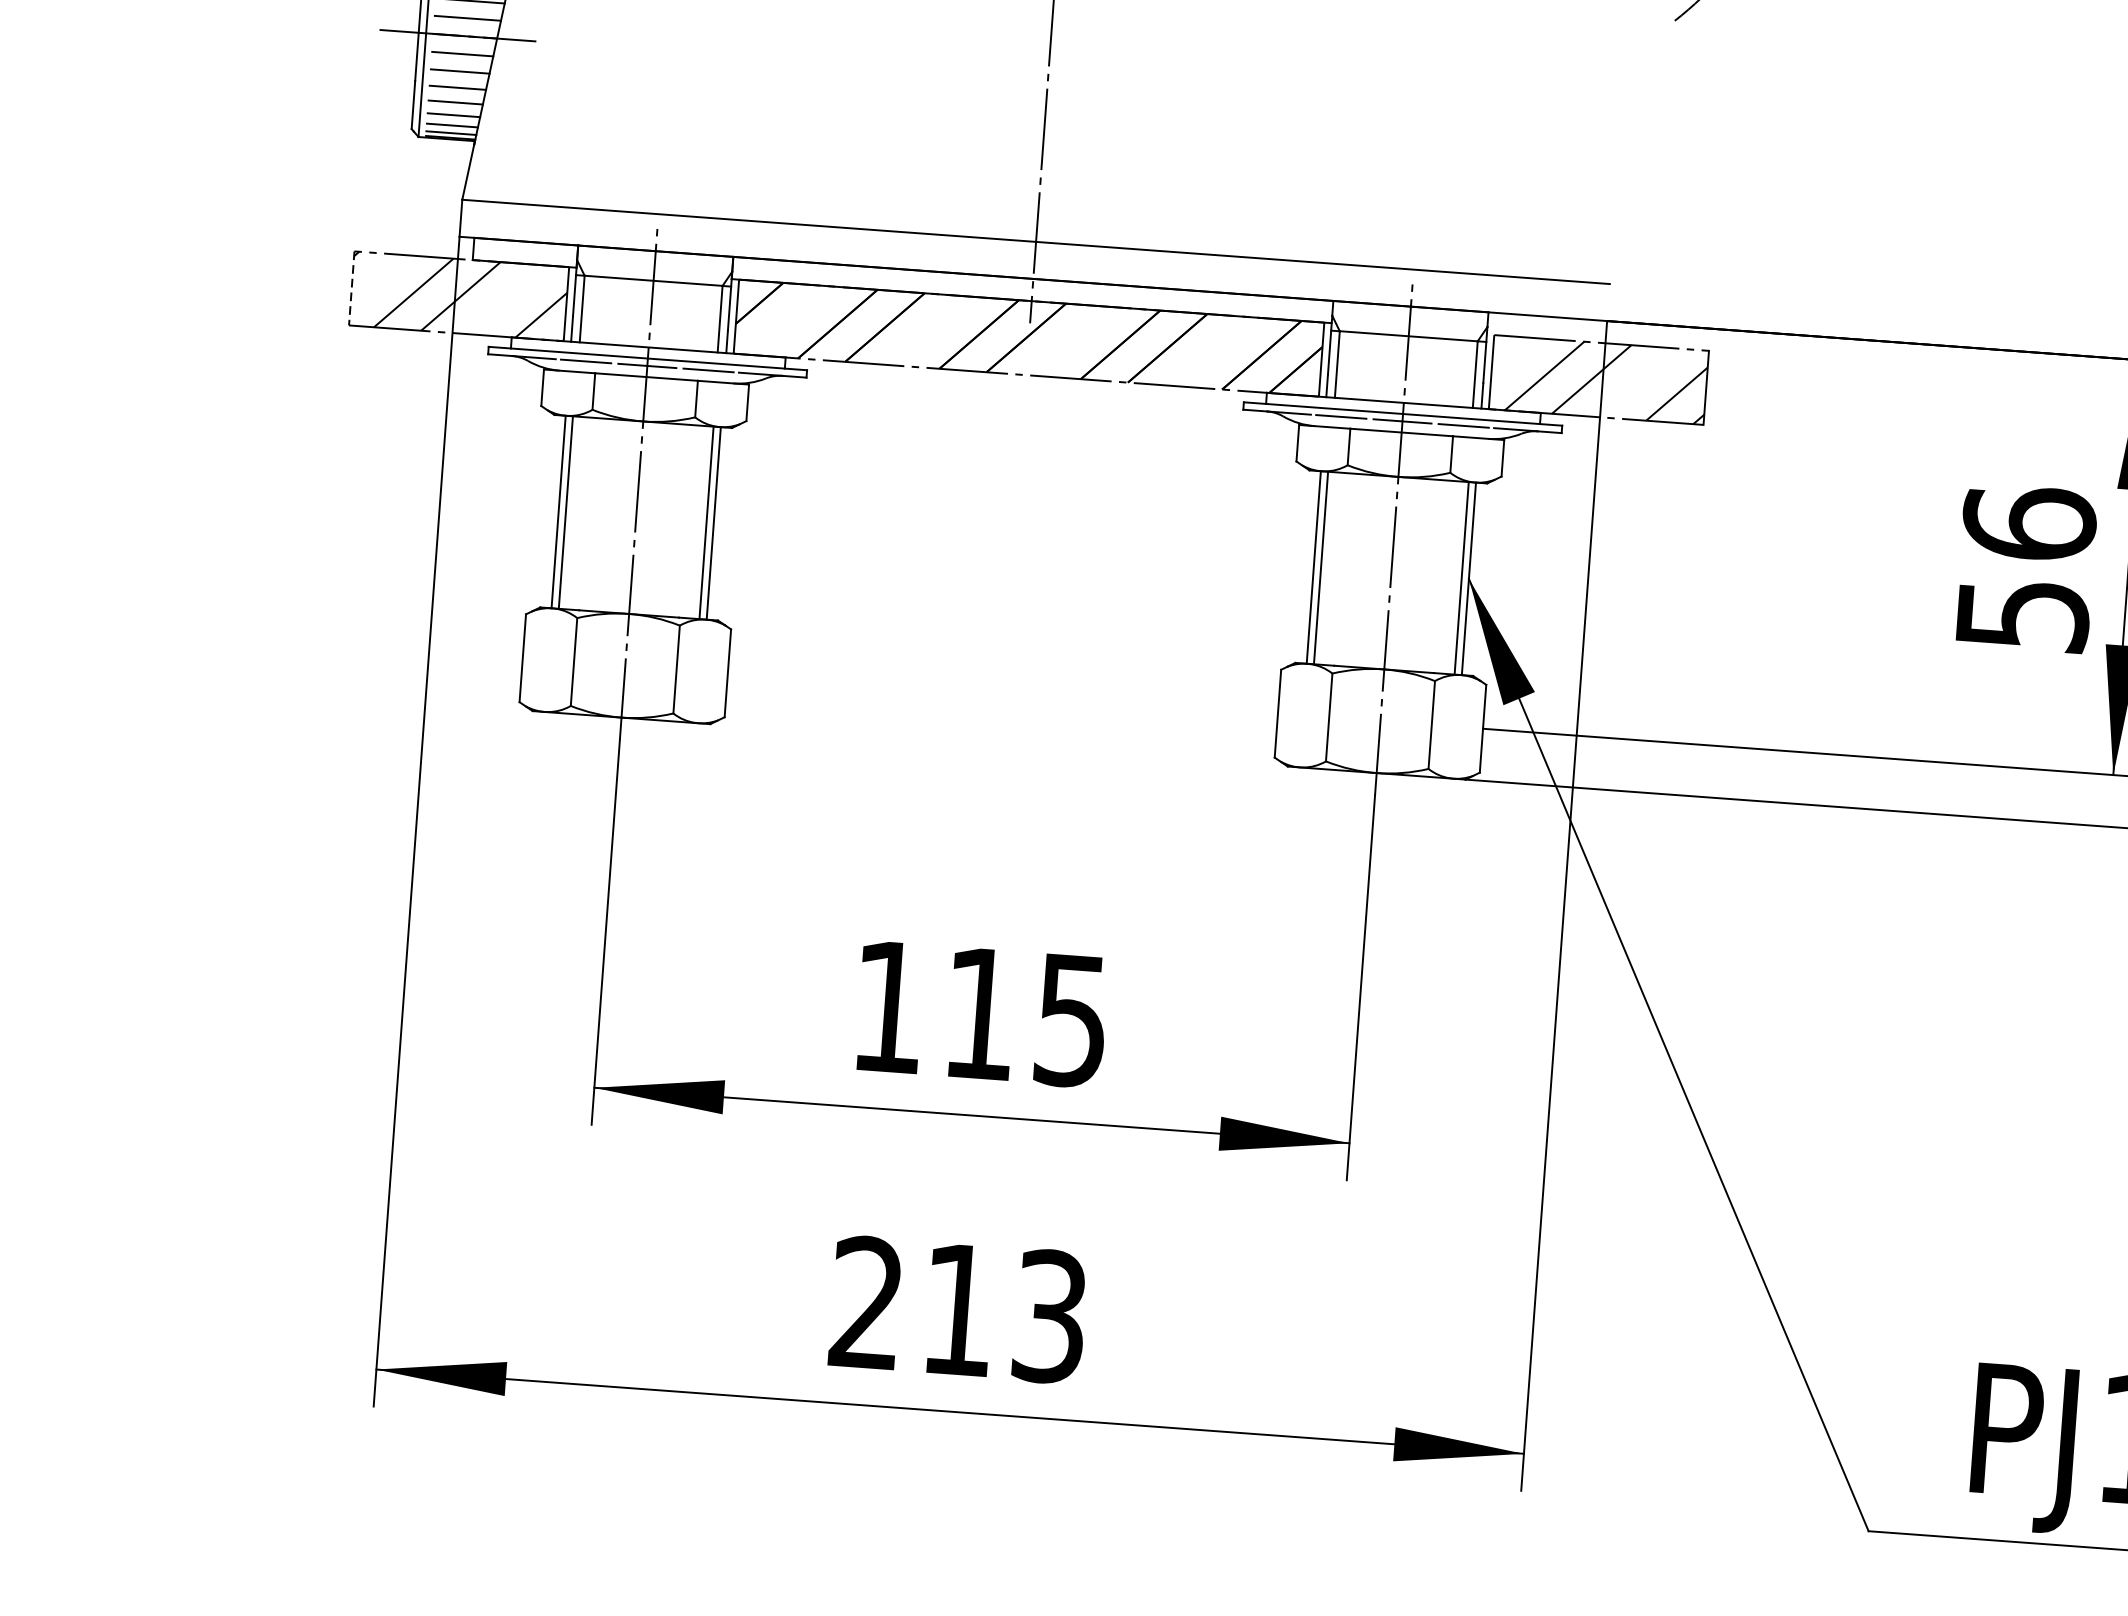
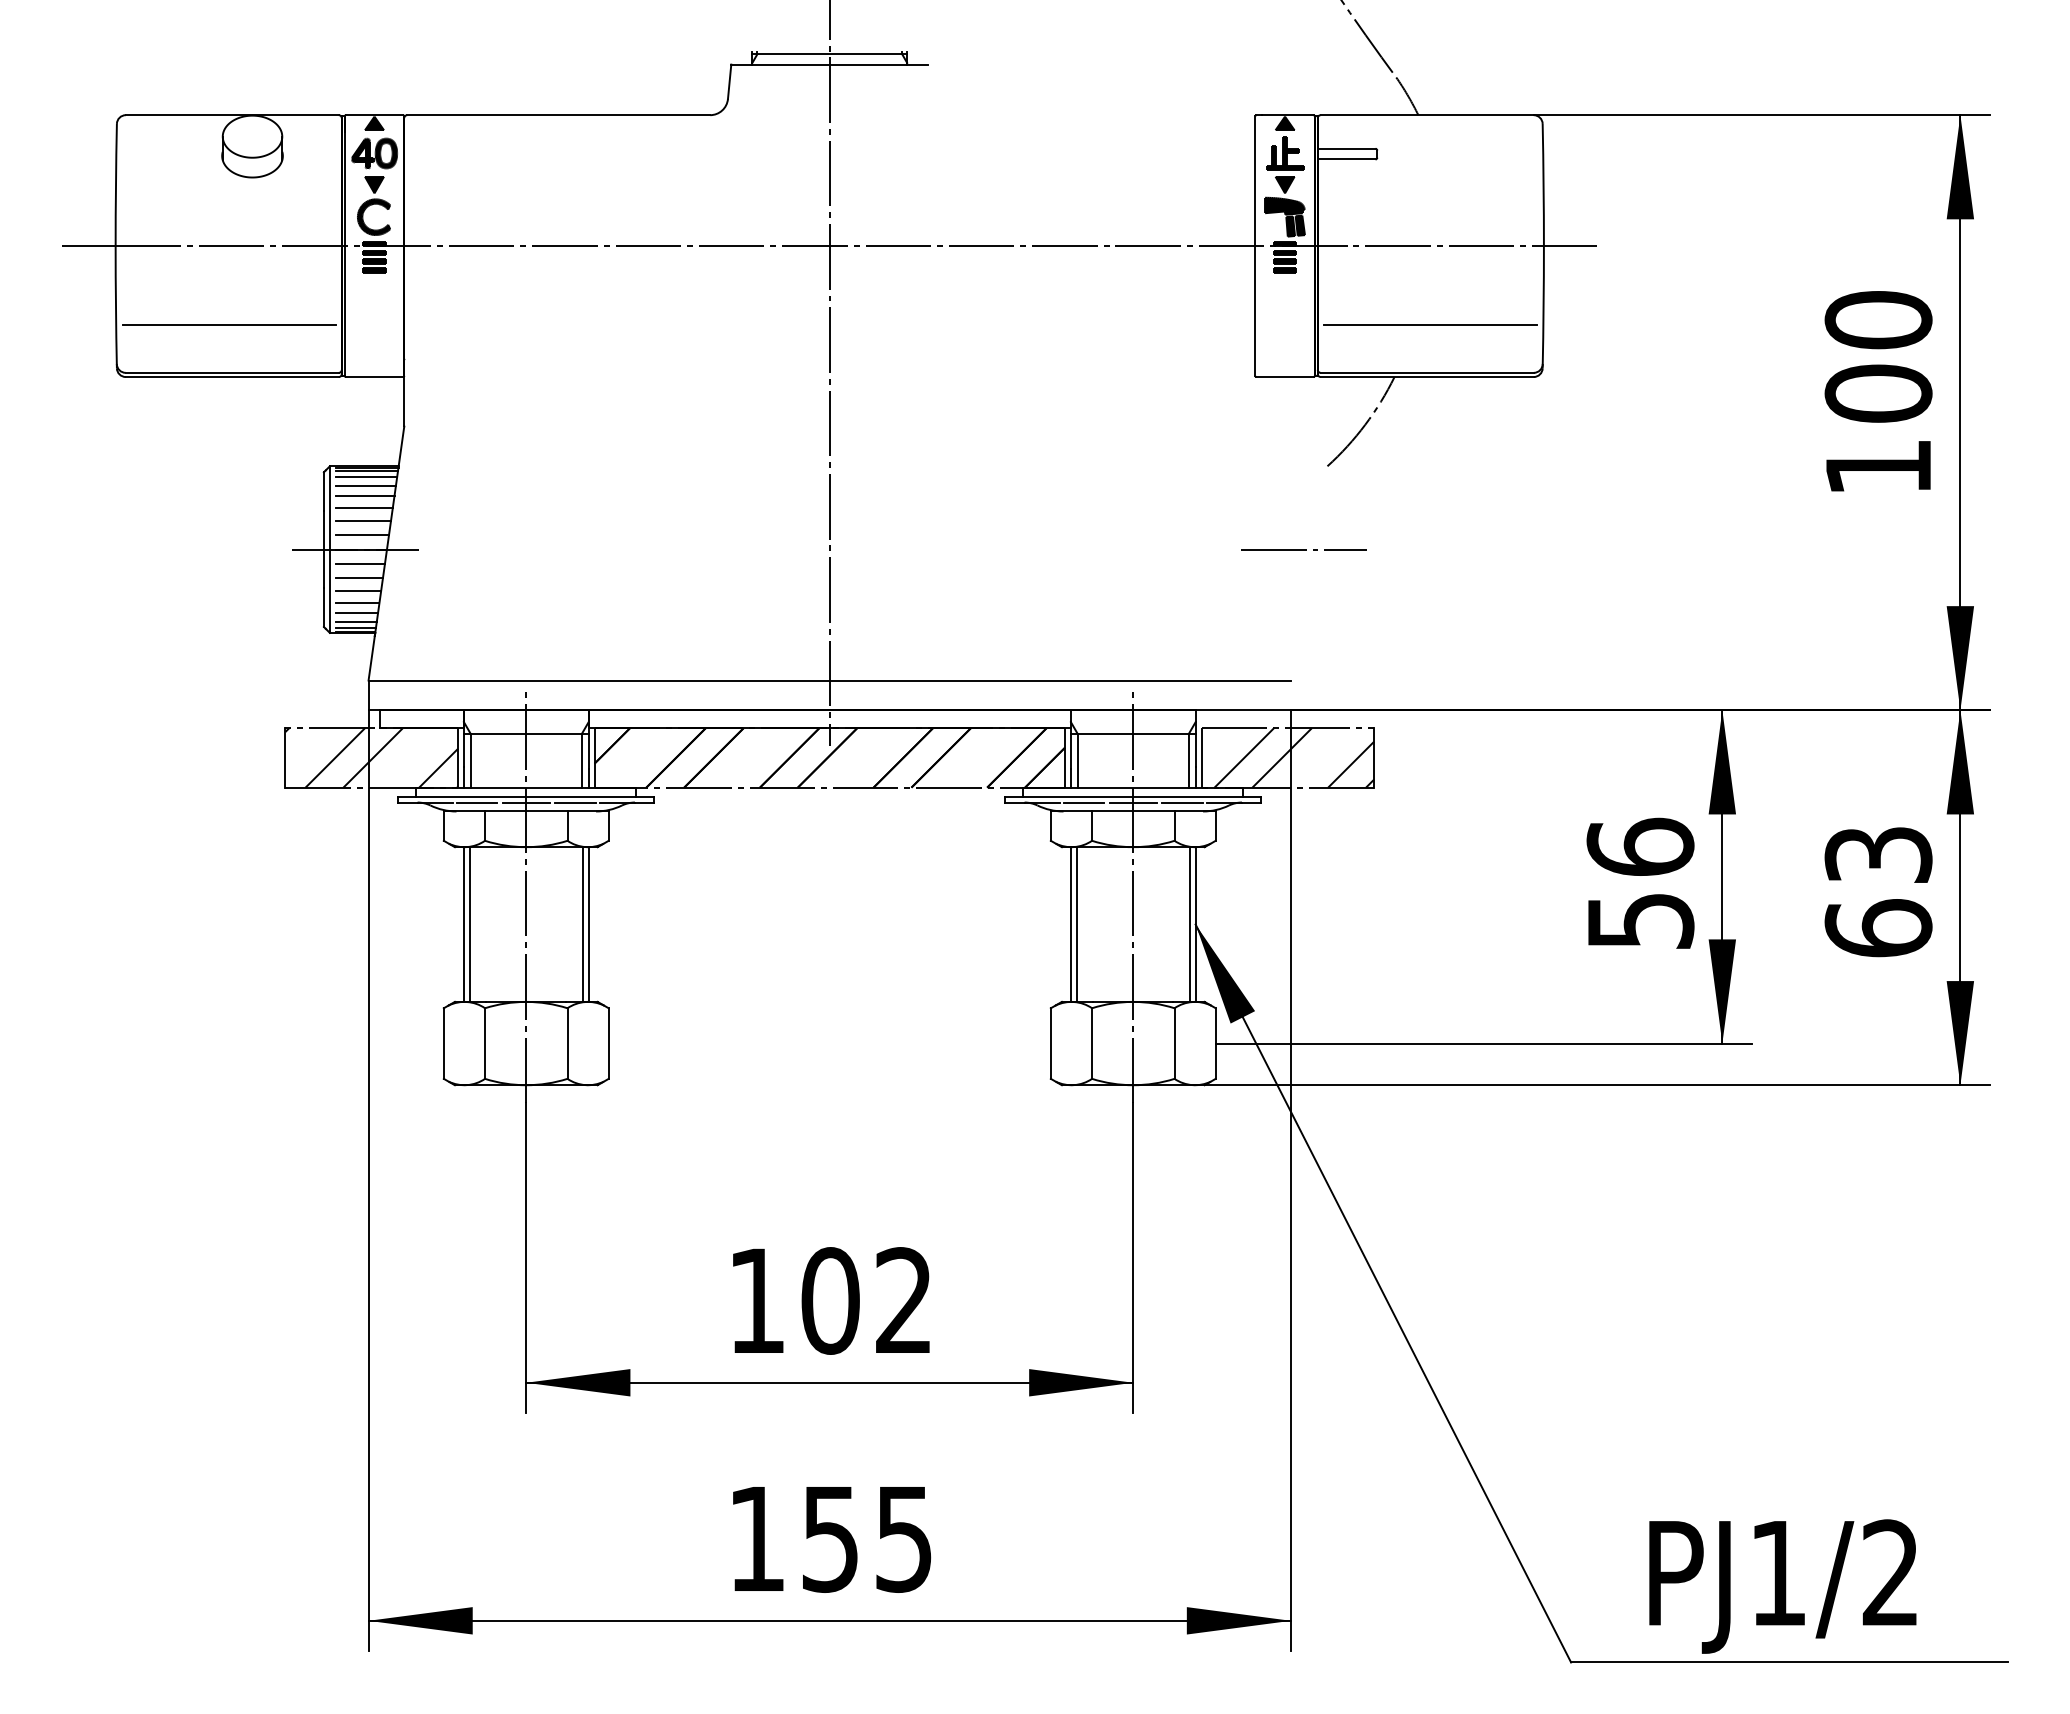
line: (1637, 122) -> (1303, 549), added
line: (351, 287) -> (285, 757), dashed -> solid
text: (1025, 1016) -> (866, 1300), 115 -> 102
text: (958, 1309) -> (830, 1538), 213 -> 155

